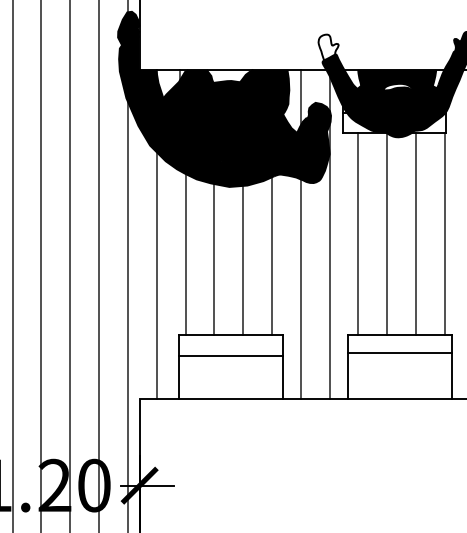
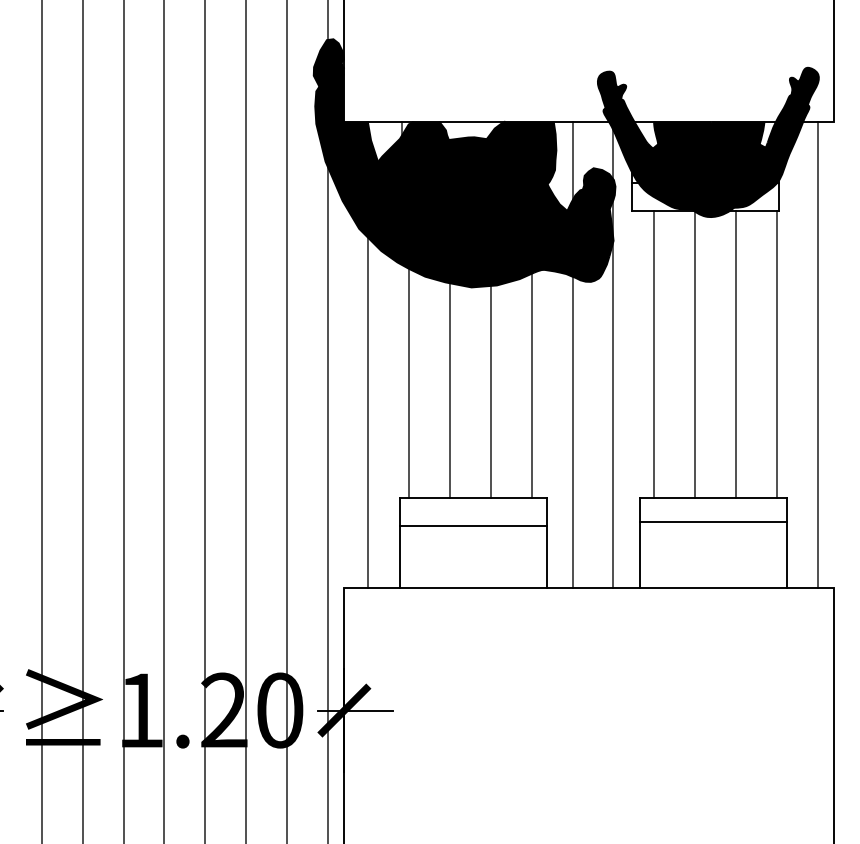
fill: (328, 47) -> (611, 89), added
fill: (398, 87) -> (711, 146), added

